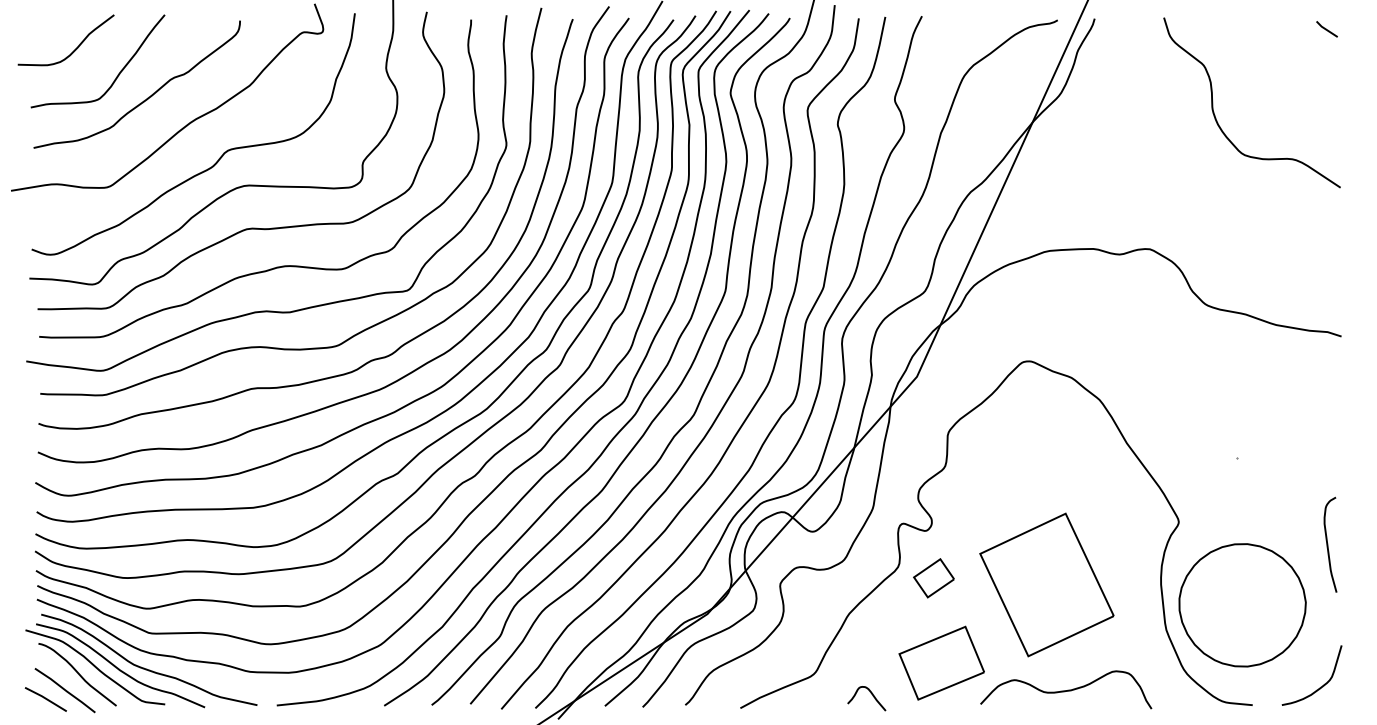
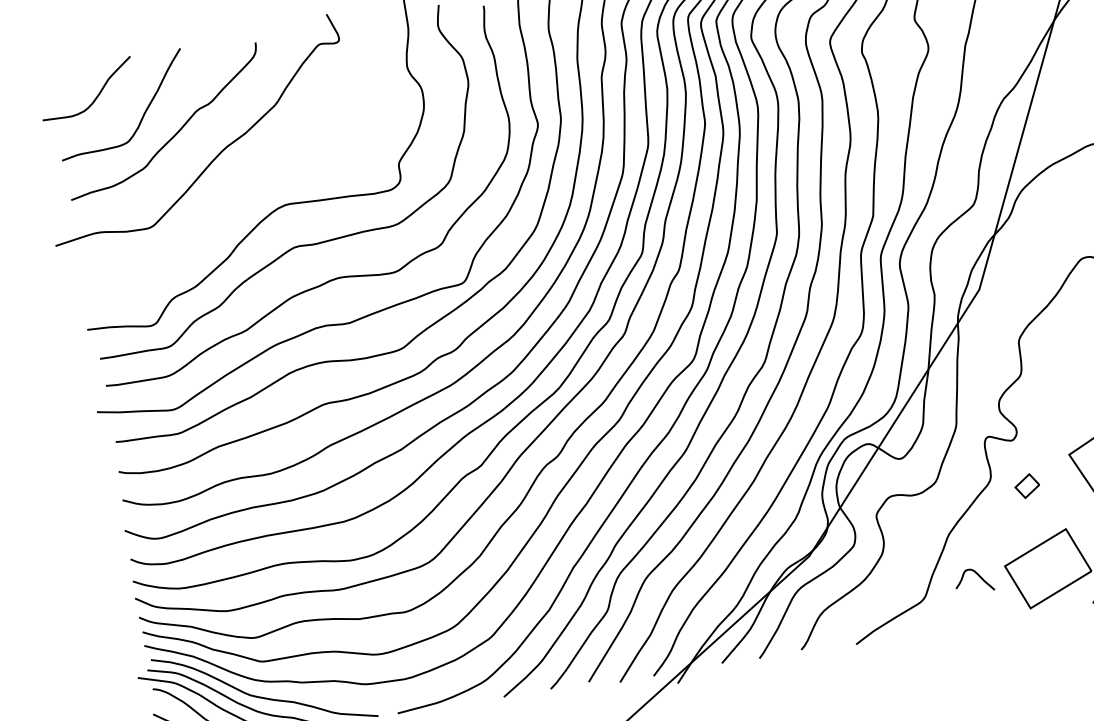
curve: (218, 158) -> (255, 182), removed
part: (933, 578) -> (1026, 486), size x0.6
curve: (872, 696) -> (979, 577), moved

